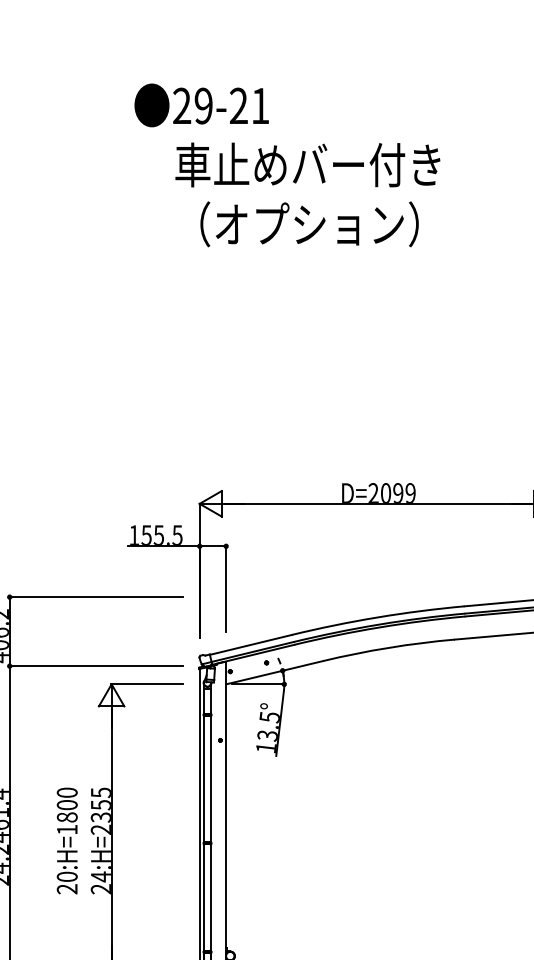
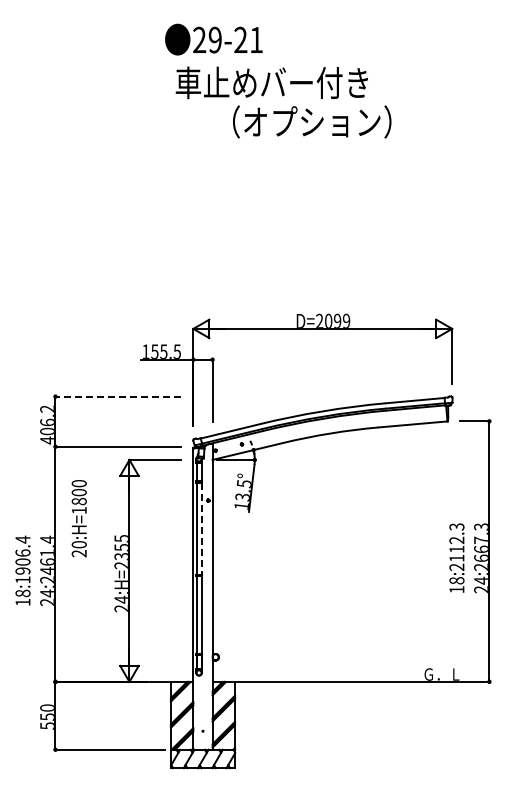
text: (201, 105) -> (213, 39), moved
text: (310, 223) -> (312, 121), moved
line: (96, 596) -> (118, 396), solid -> dashed
line: (210, 778) -> (201, 528), solid -> dashed
text: (66, 840) -> (78, 518), moved

